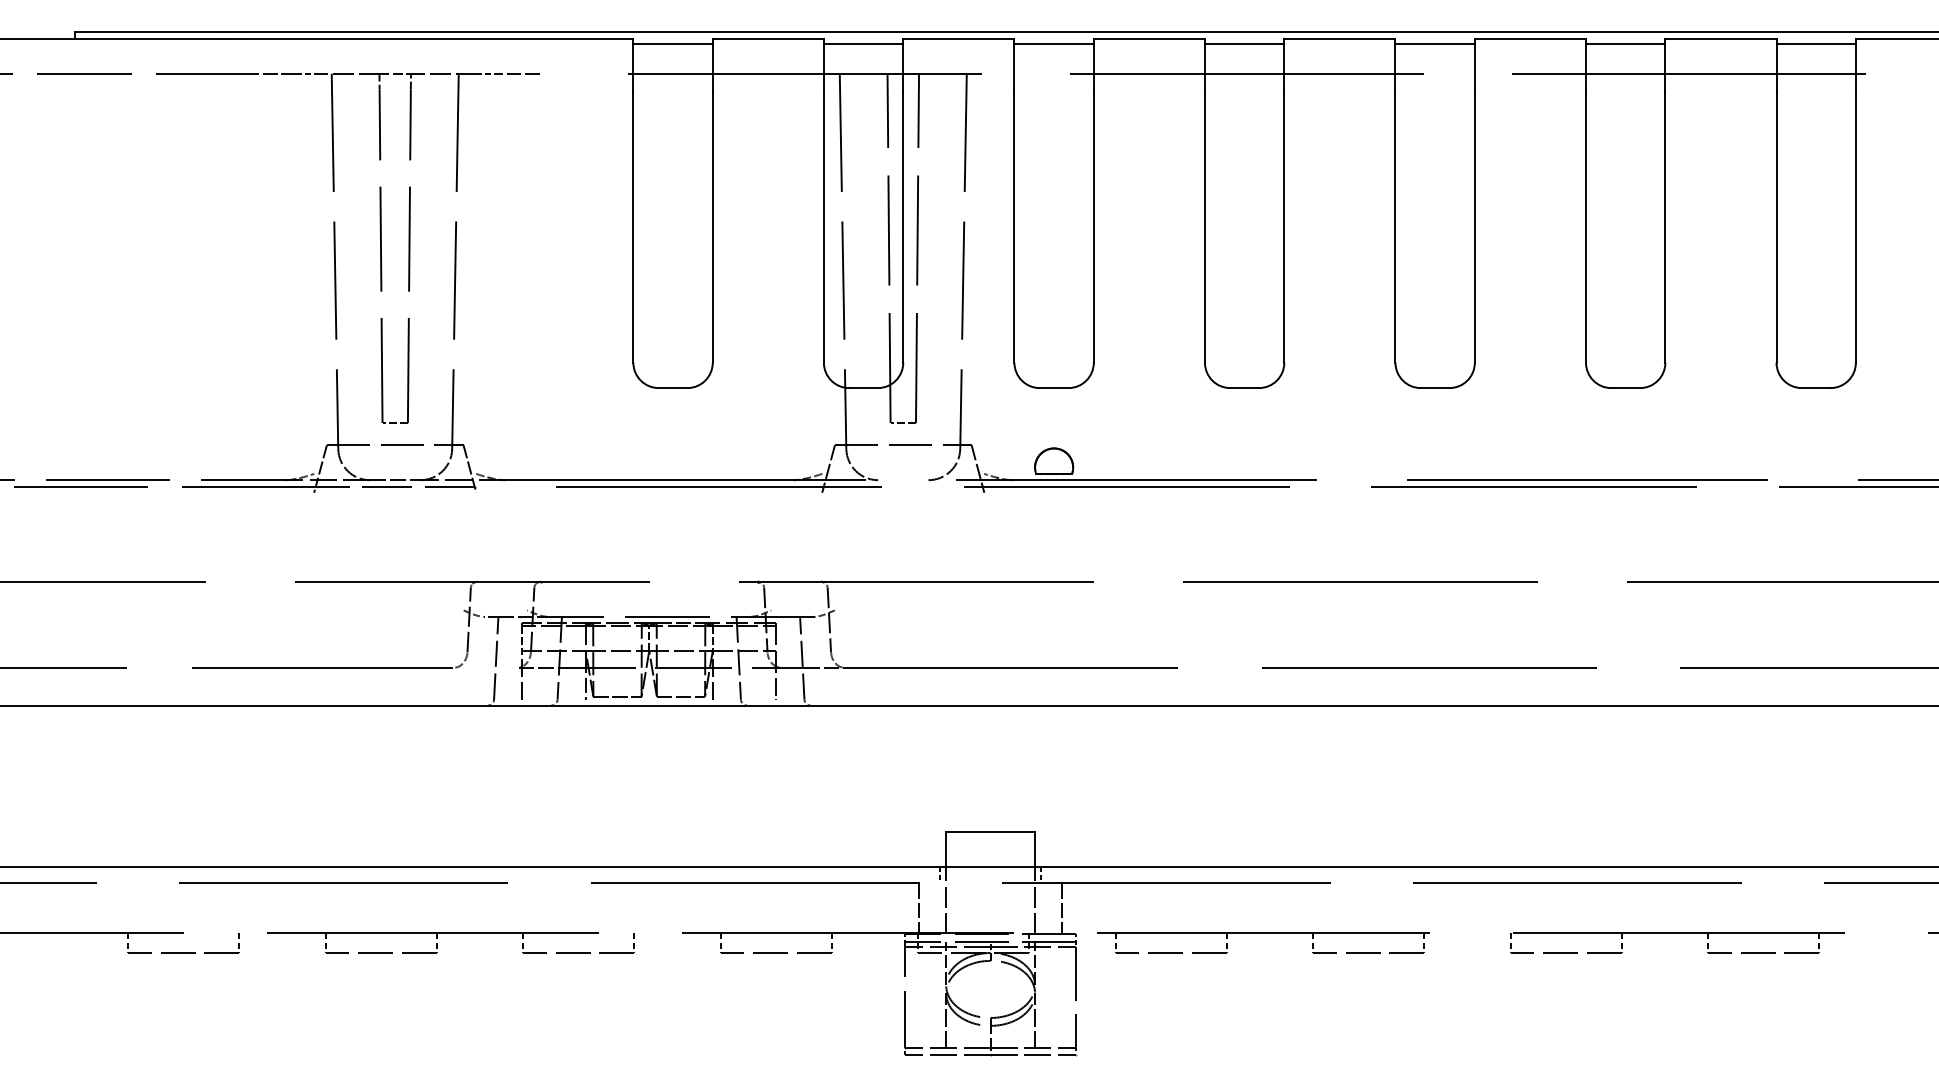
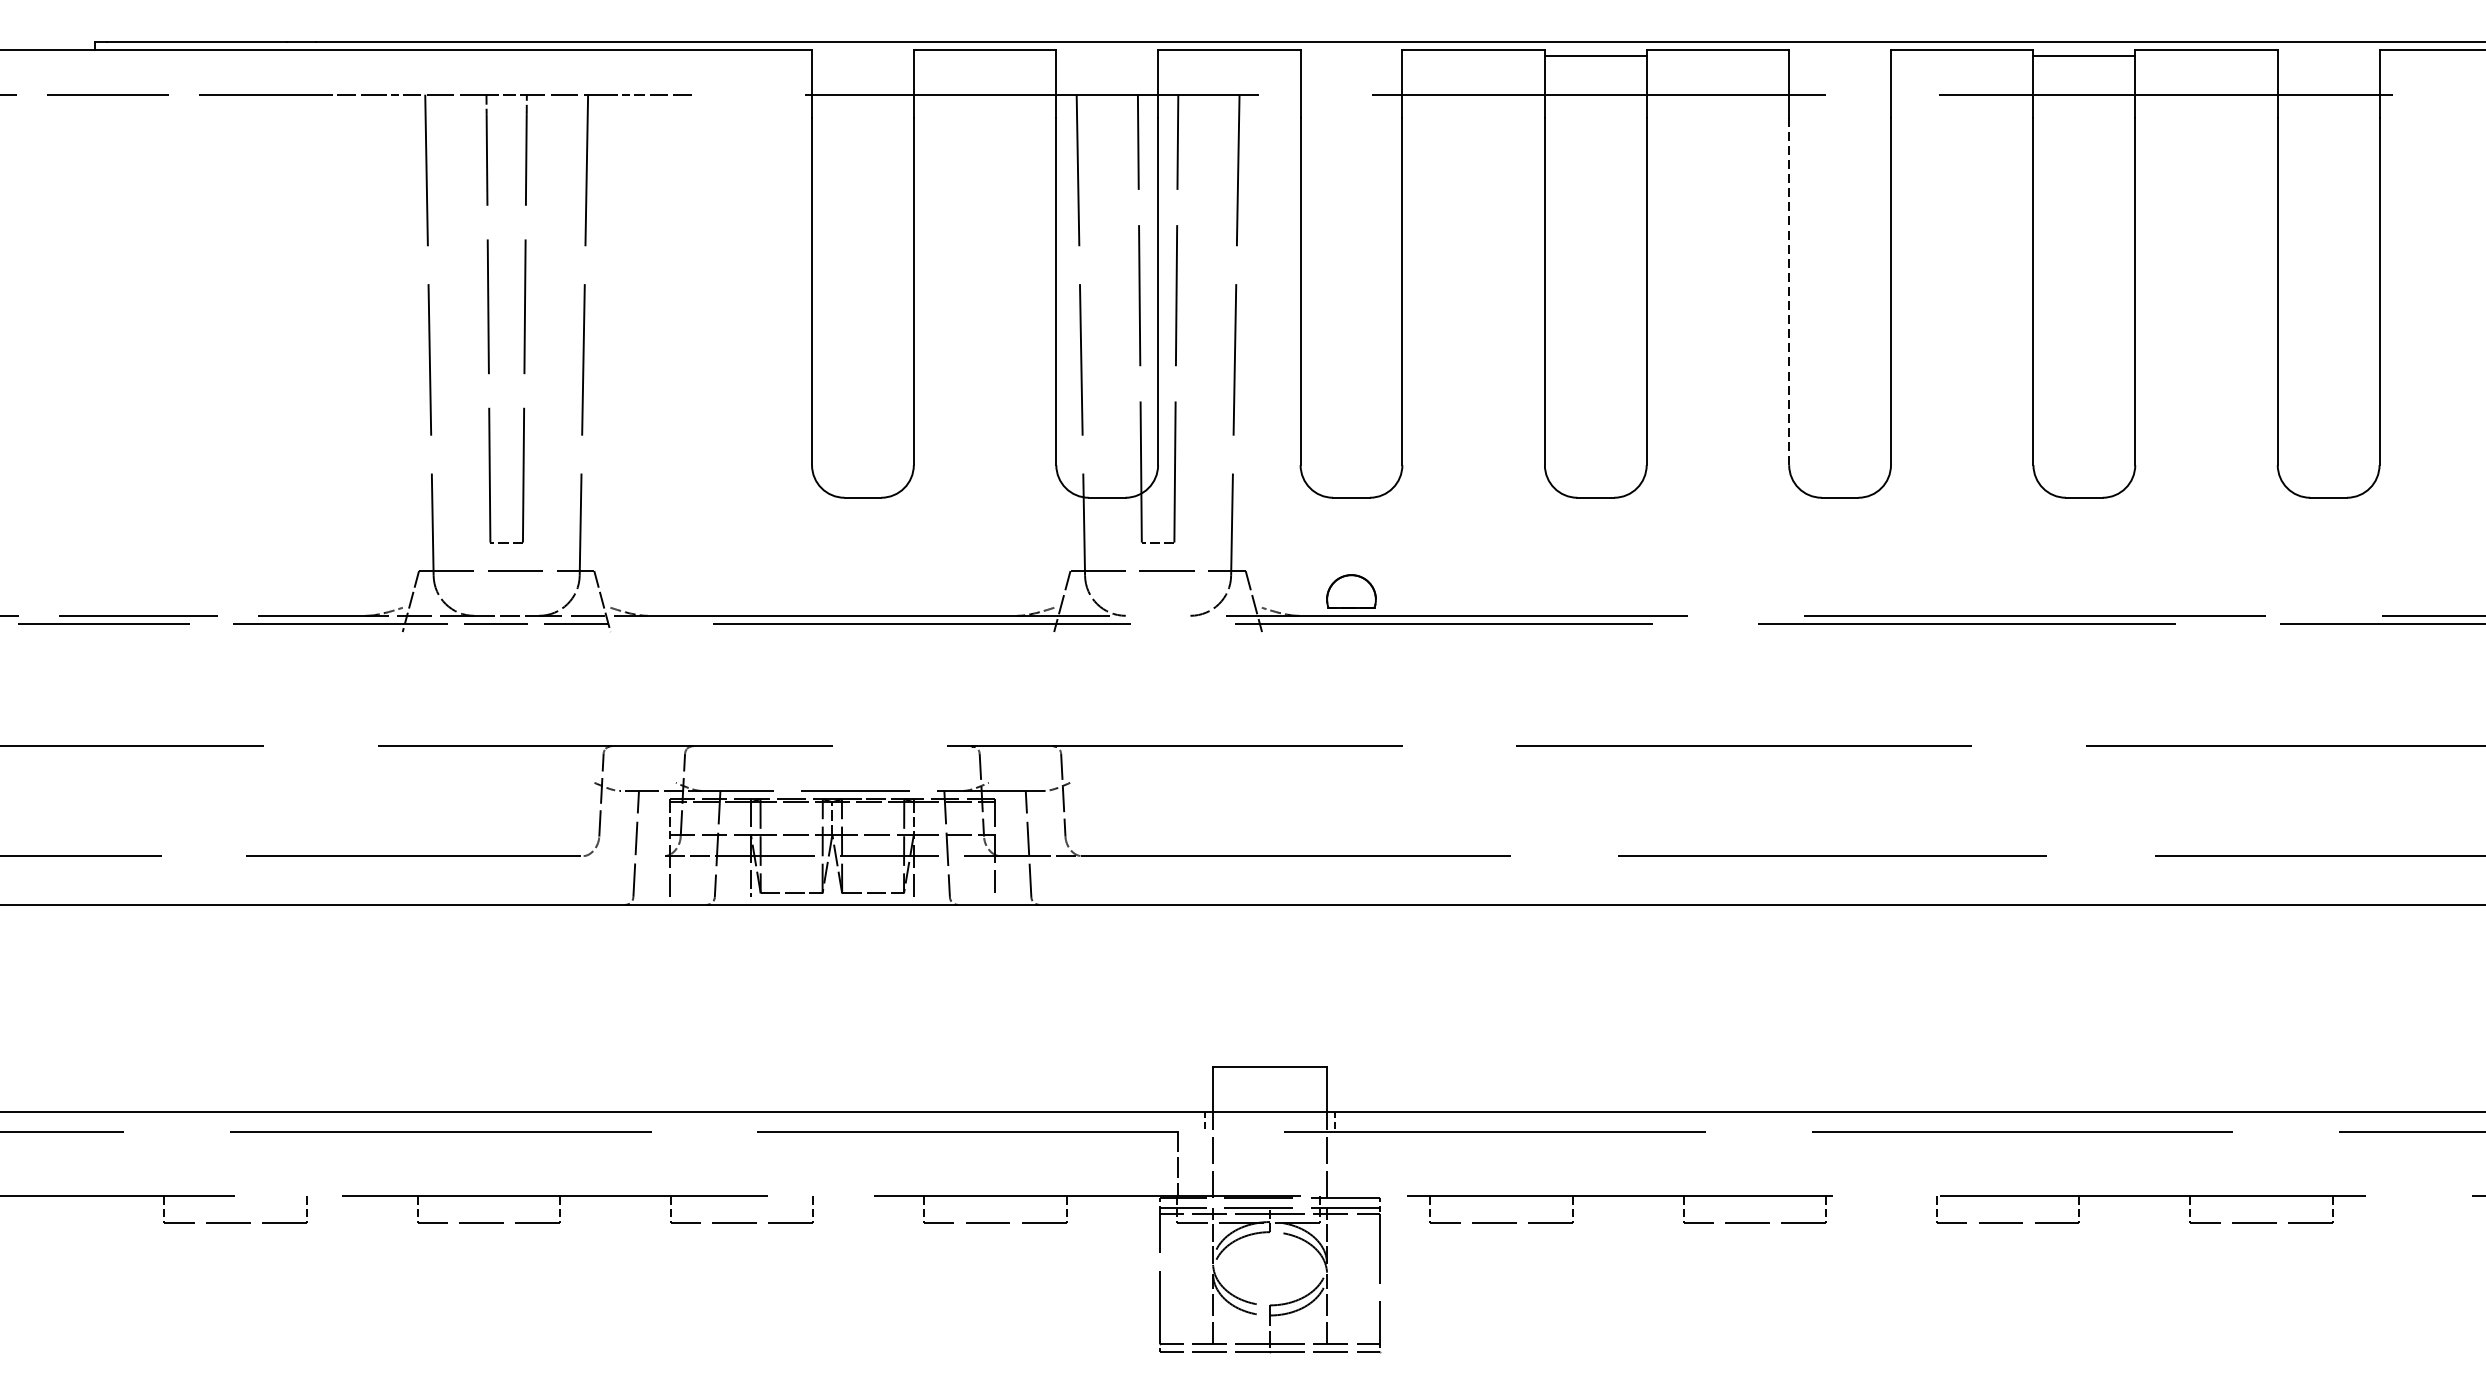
line: (672, 43) -> (862, 55), removed
line: (863, 43) -> (1107, 55), removed
line: (1053, 43) -> (1350, 55), removed
line: (1434, 43) -> (1839, 55), removed
line: (1815, 43) -> (2327, 55), removed
line: (1395, 227) -> (1789, 291), solid -> dashed
line: (1062, 907) -> (1362, 1163), removed

